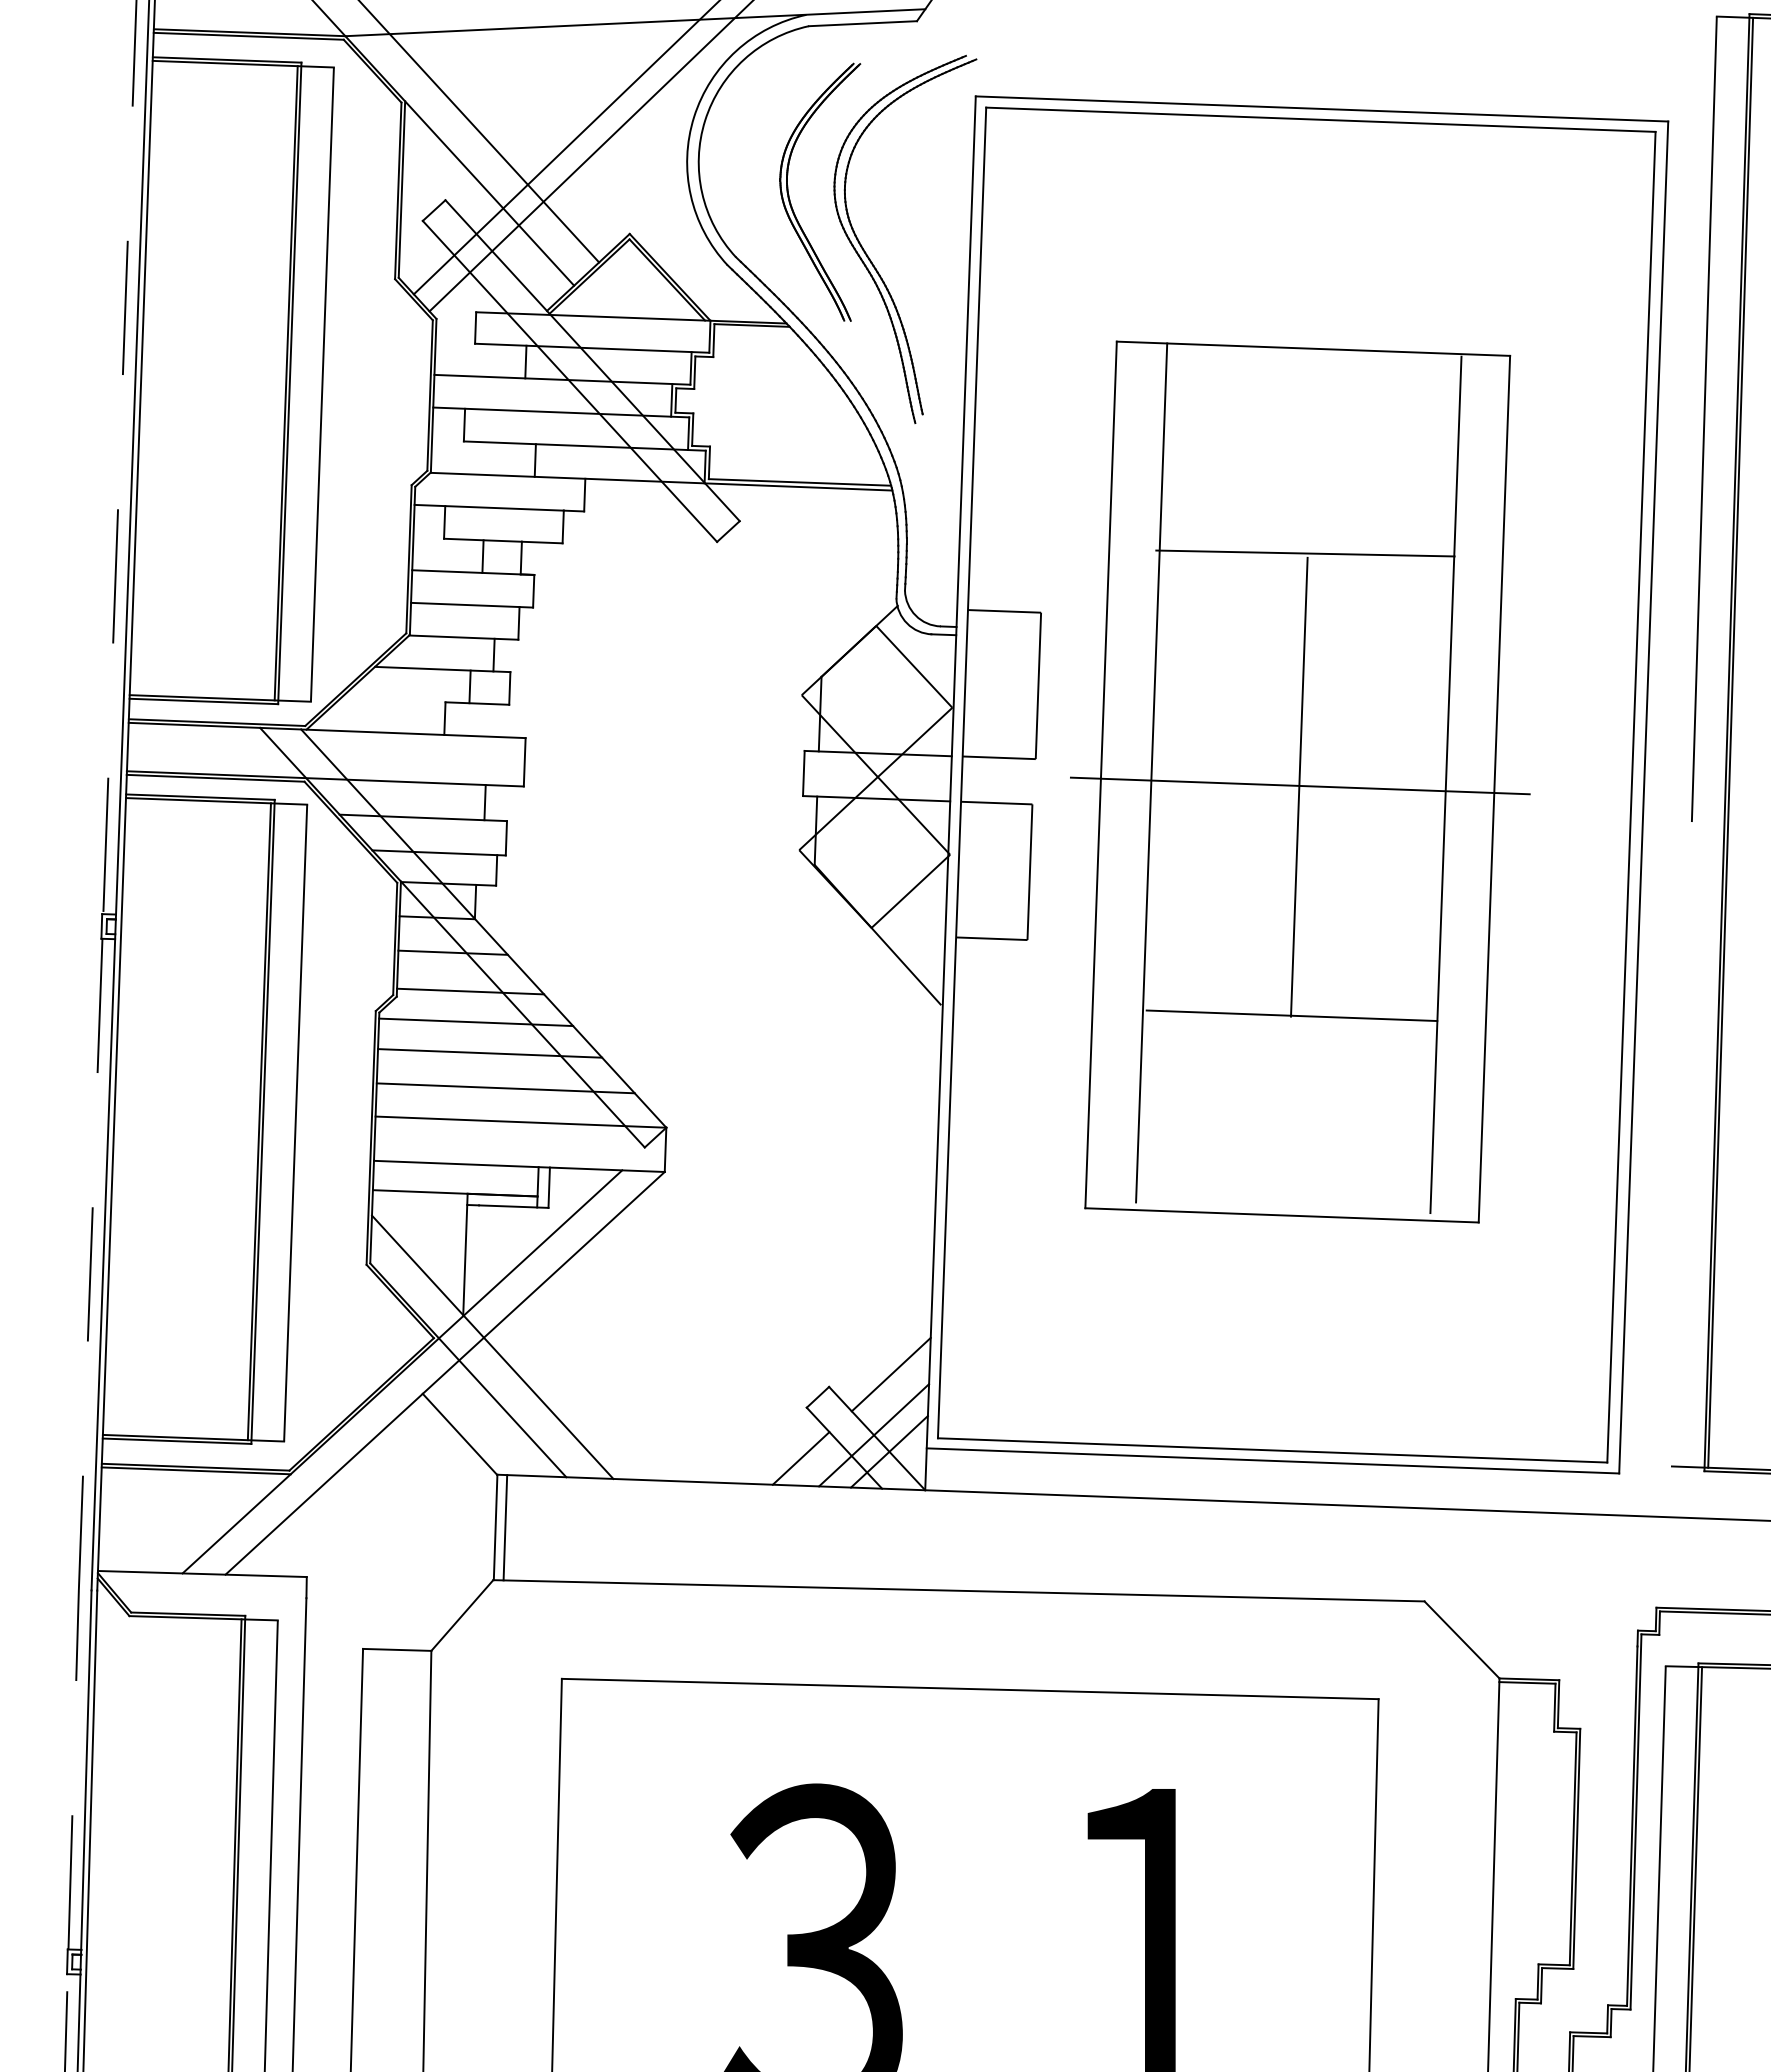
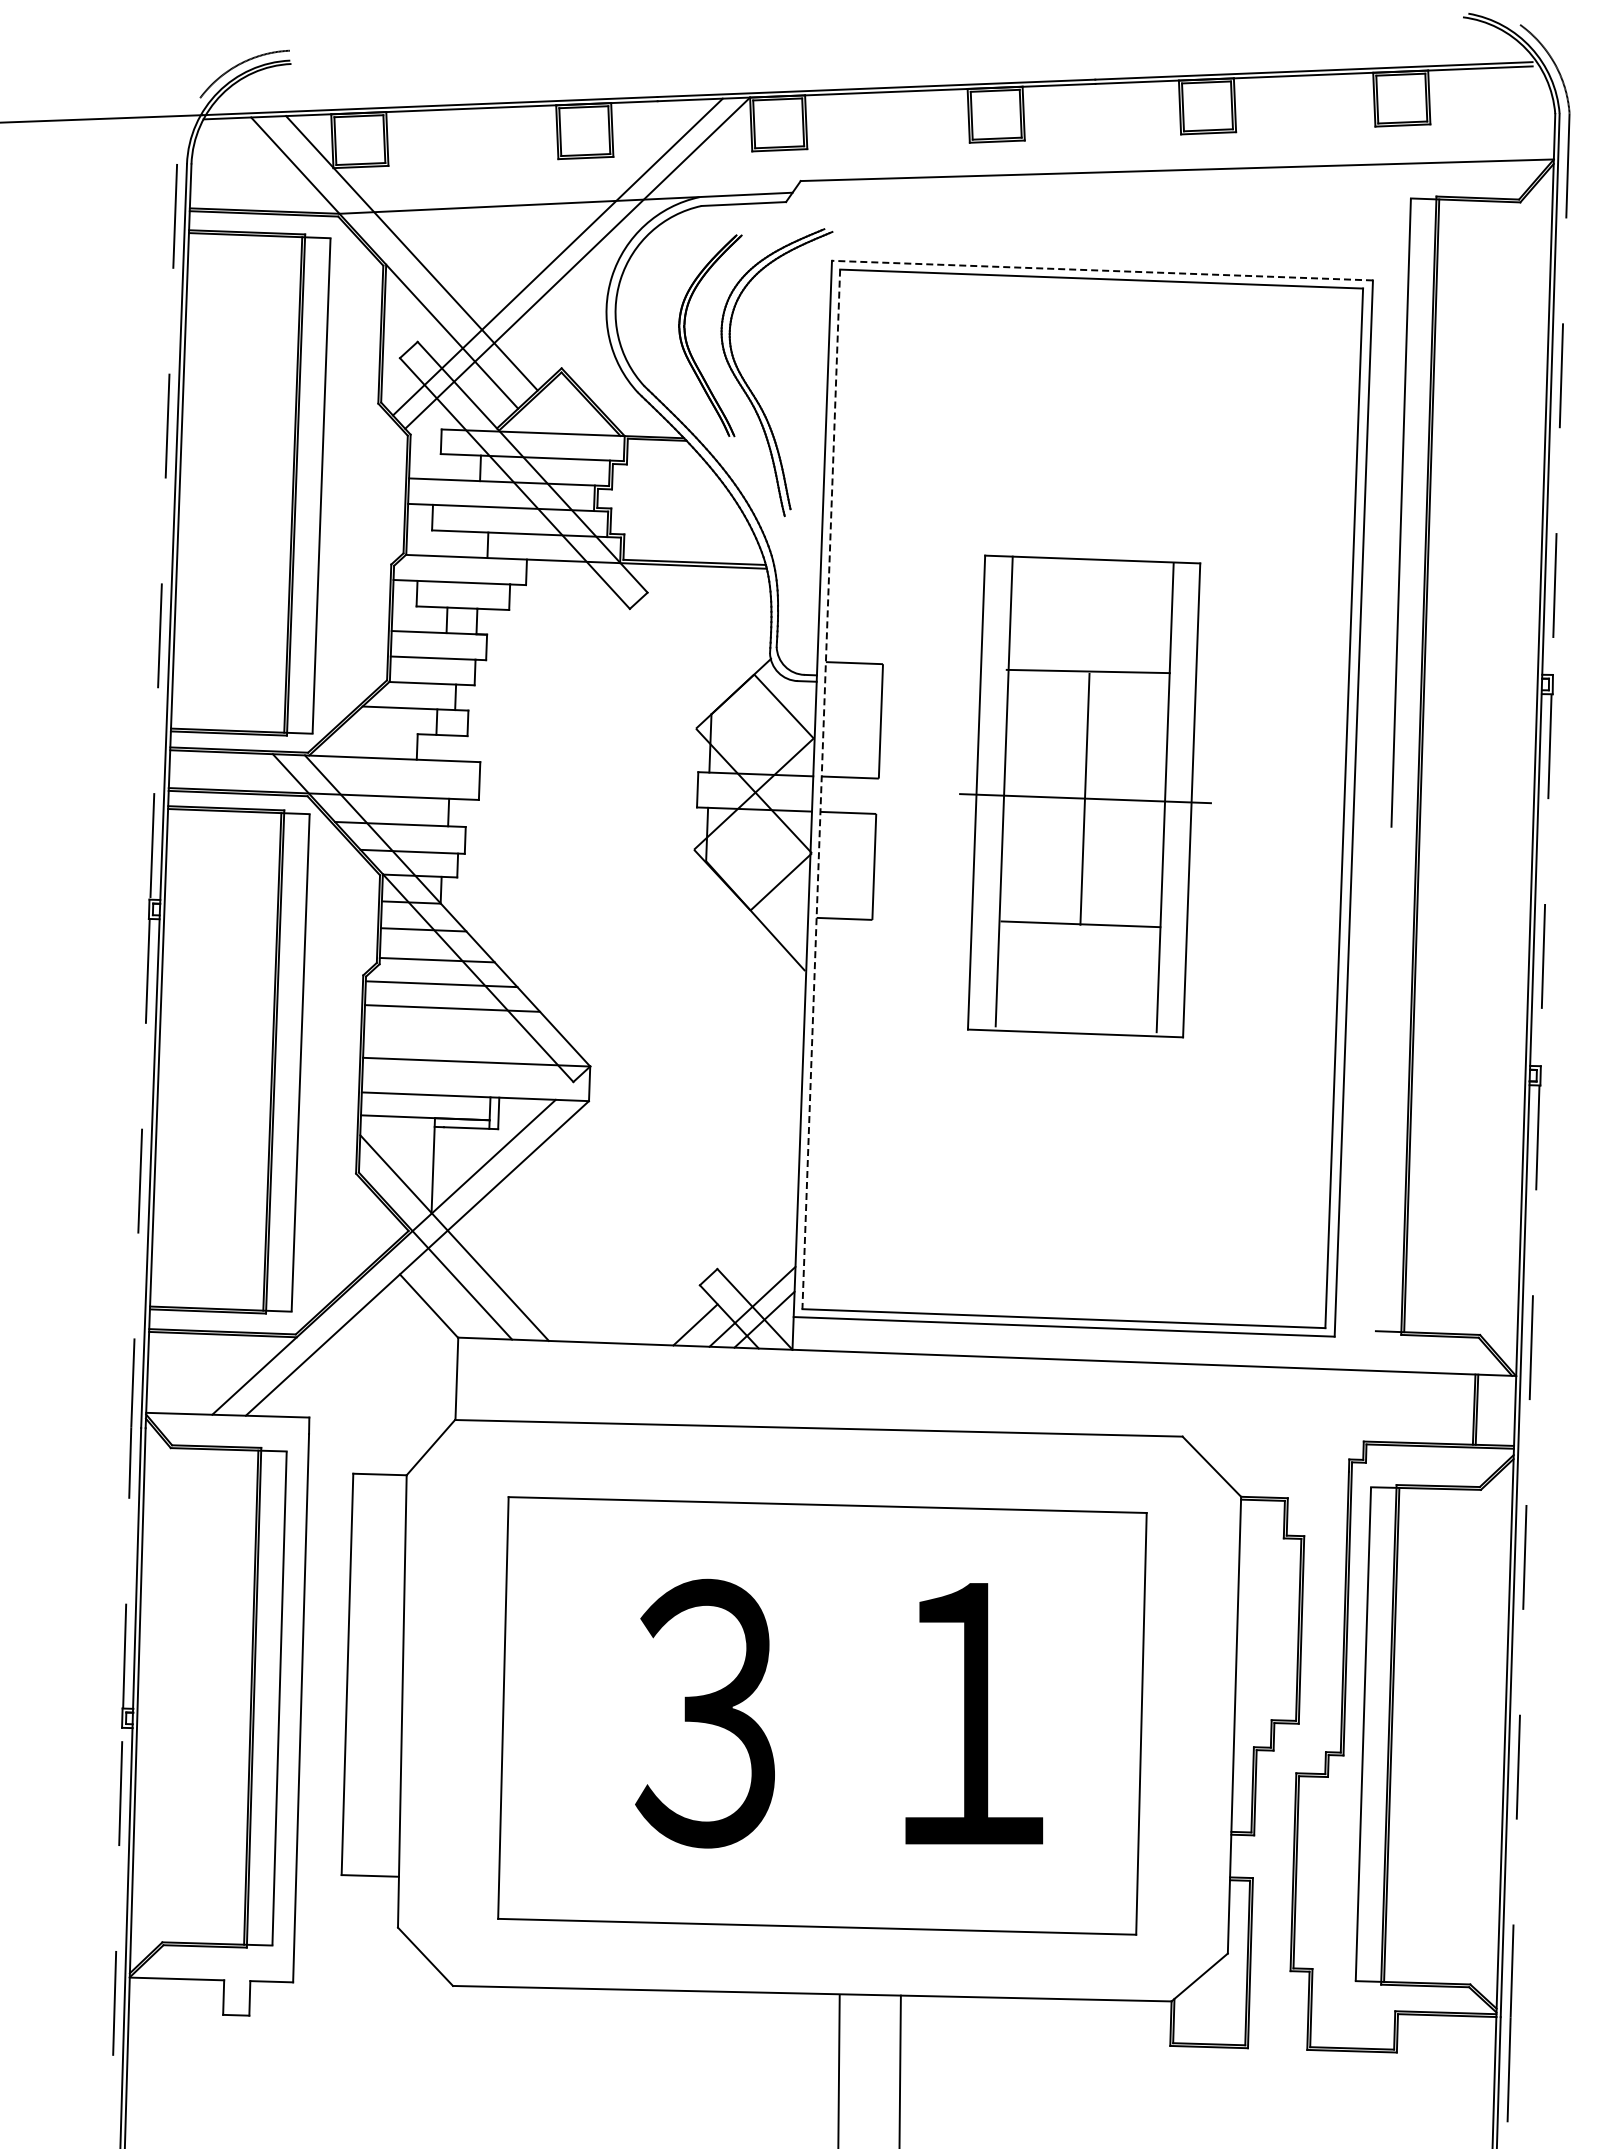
line: (1322, 108) -> (1102, 270), solid -> dashed
line: (962, 773) -> (821, 789), solid -> dashed
part: (1300, 782) -> (1085, 796), size x0.7
line: (505, 1087) -> (464, 1035), removed
line: (890, 1374) -> (765, 1259), removed
line: (505, 1527) -> (464, 1378), removed

